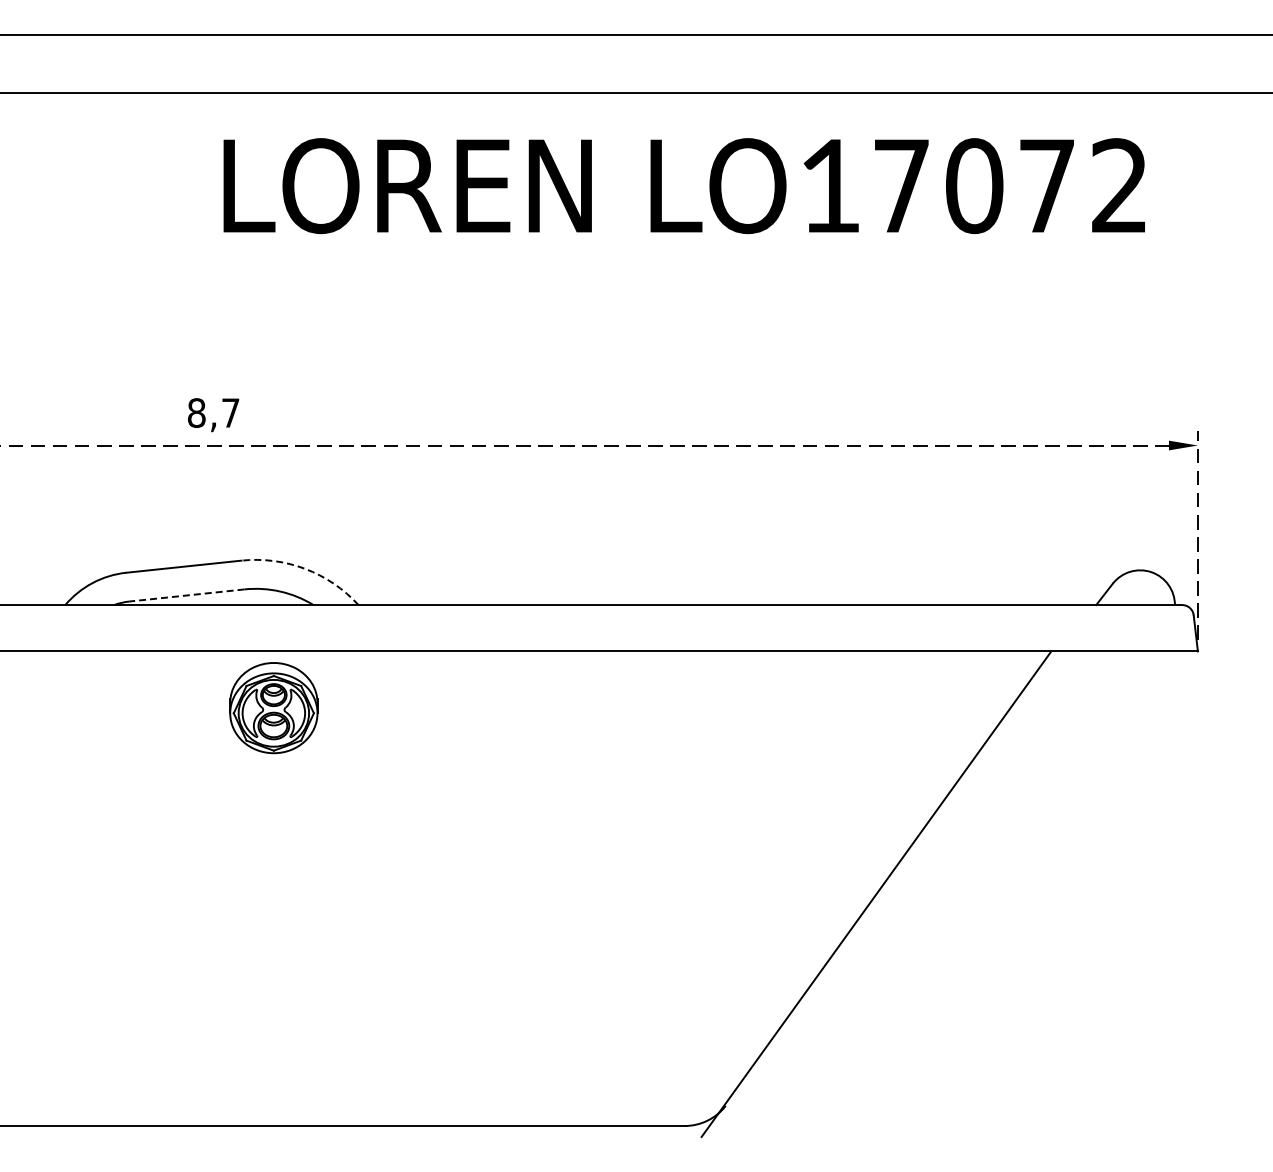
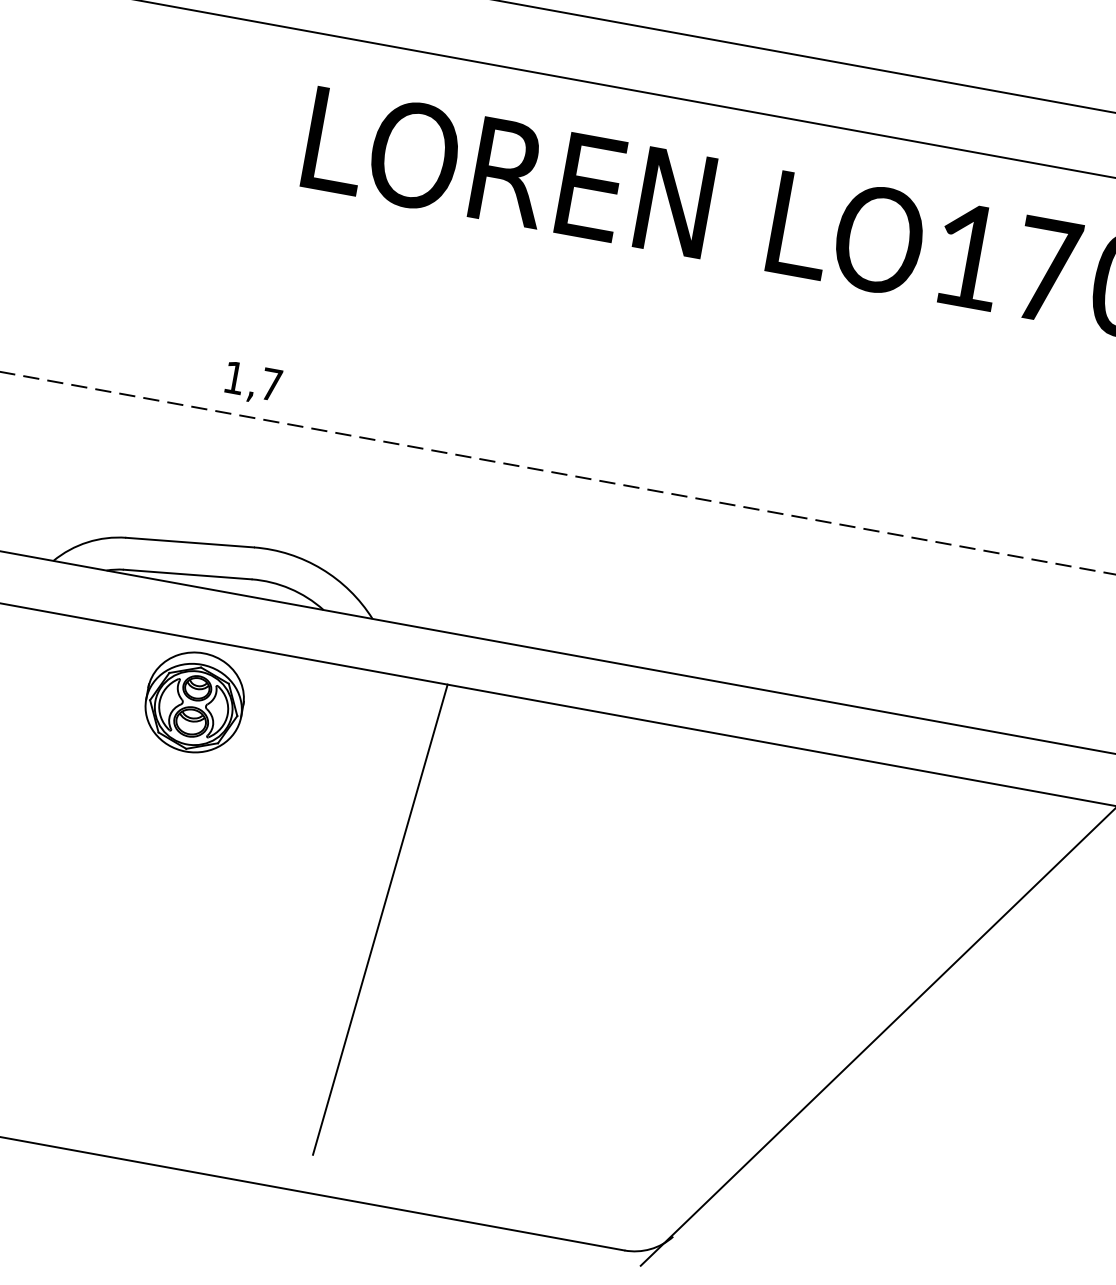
text: (196, 413) -> (234, 378), 8,7 -> 1,7
arc: (305, 568) -> (322, 568), dashed -> solid
line: (186, 595) -> (187, 574), dashed -> solid
part: (273, 708) -> (194, 702), moved
line: (413, 871) -> (379, 919), added

